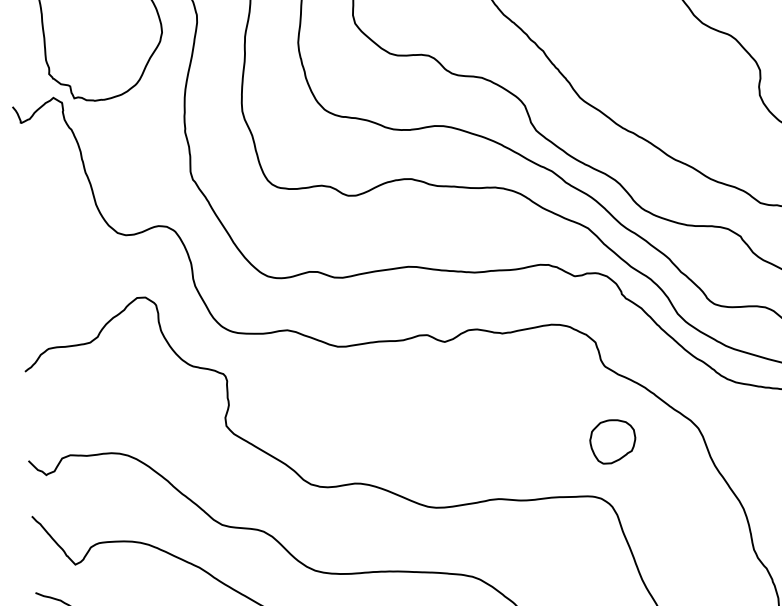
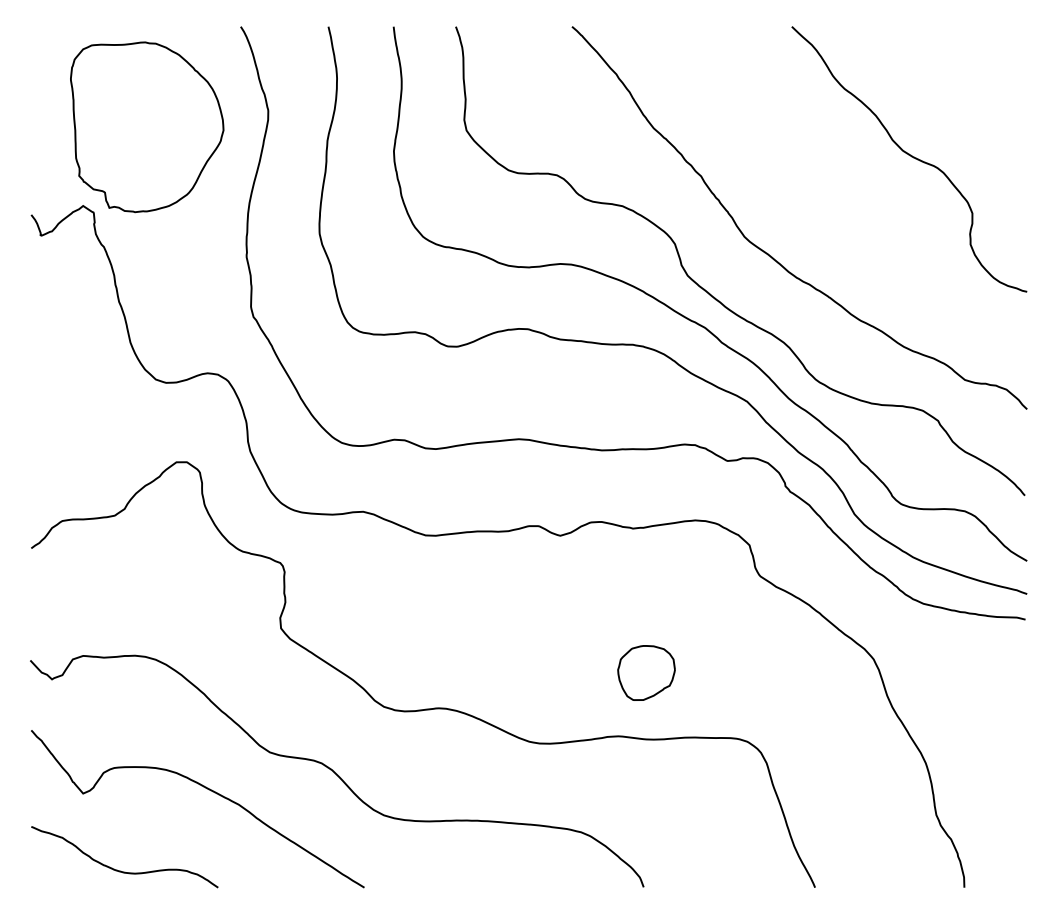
part: (612, 441) -> (646, 672), moved

